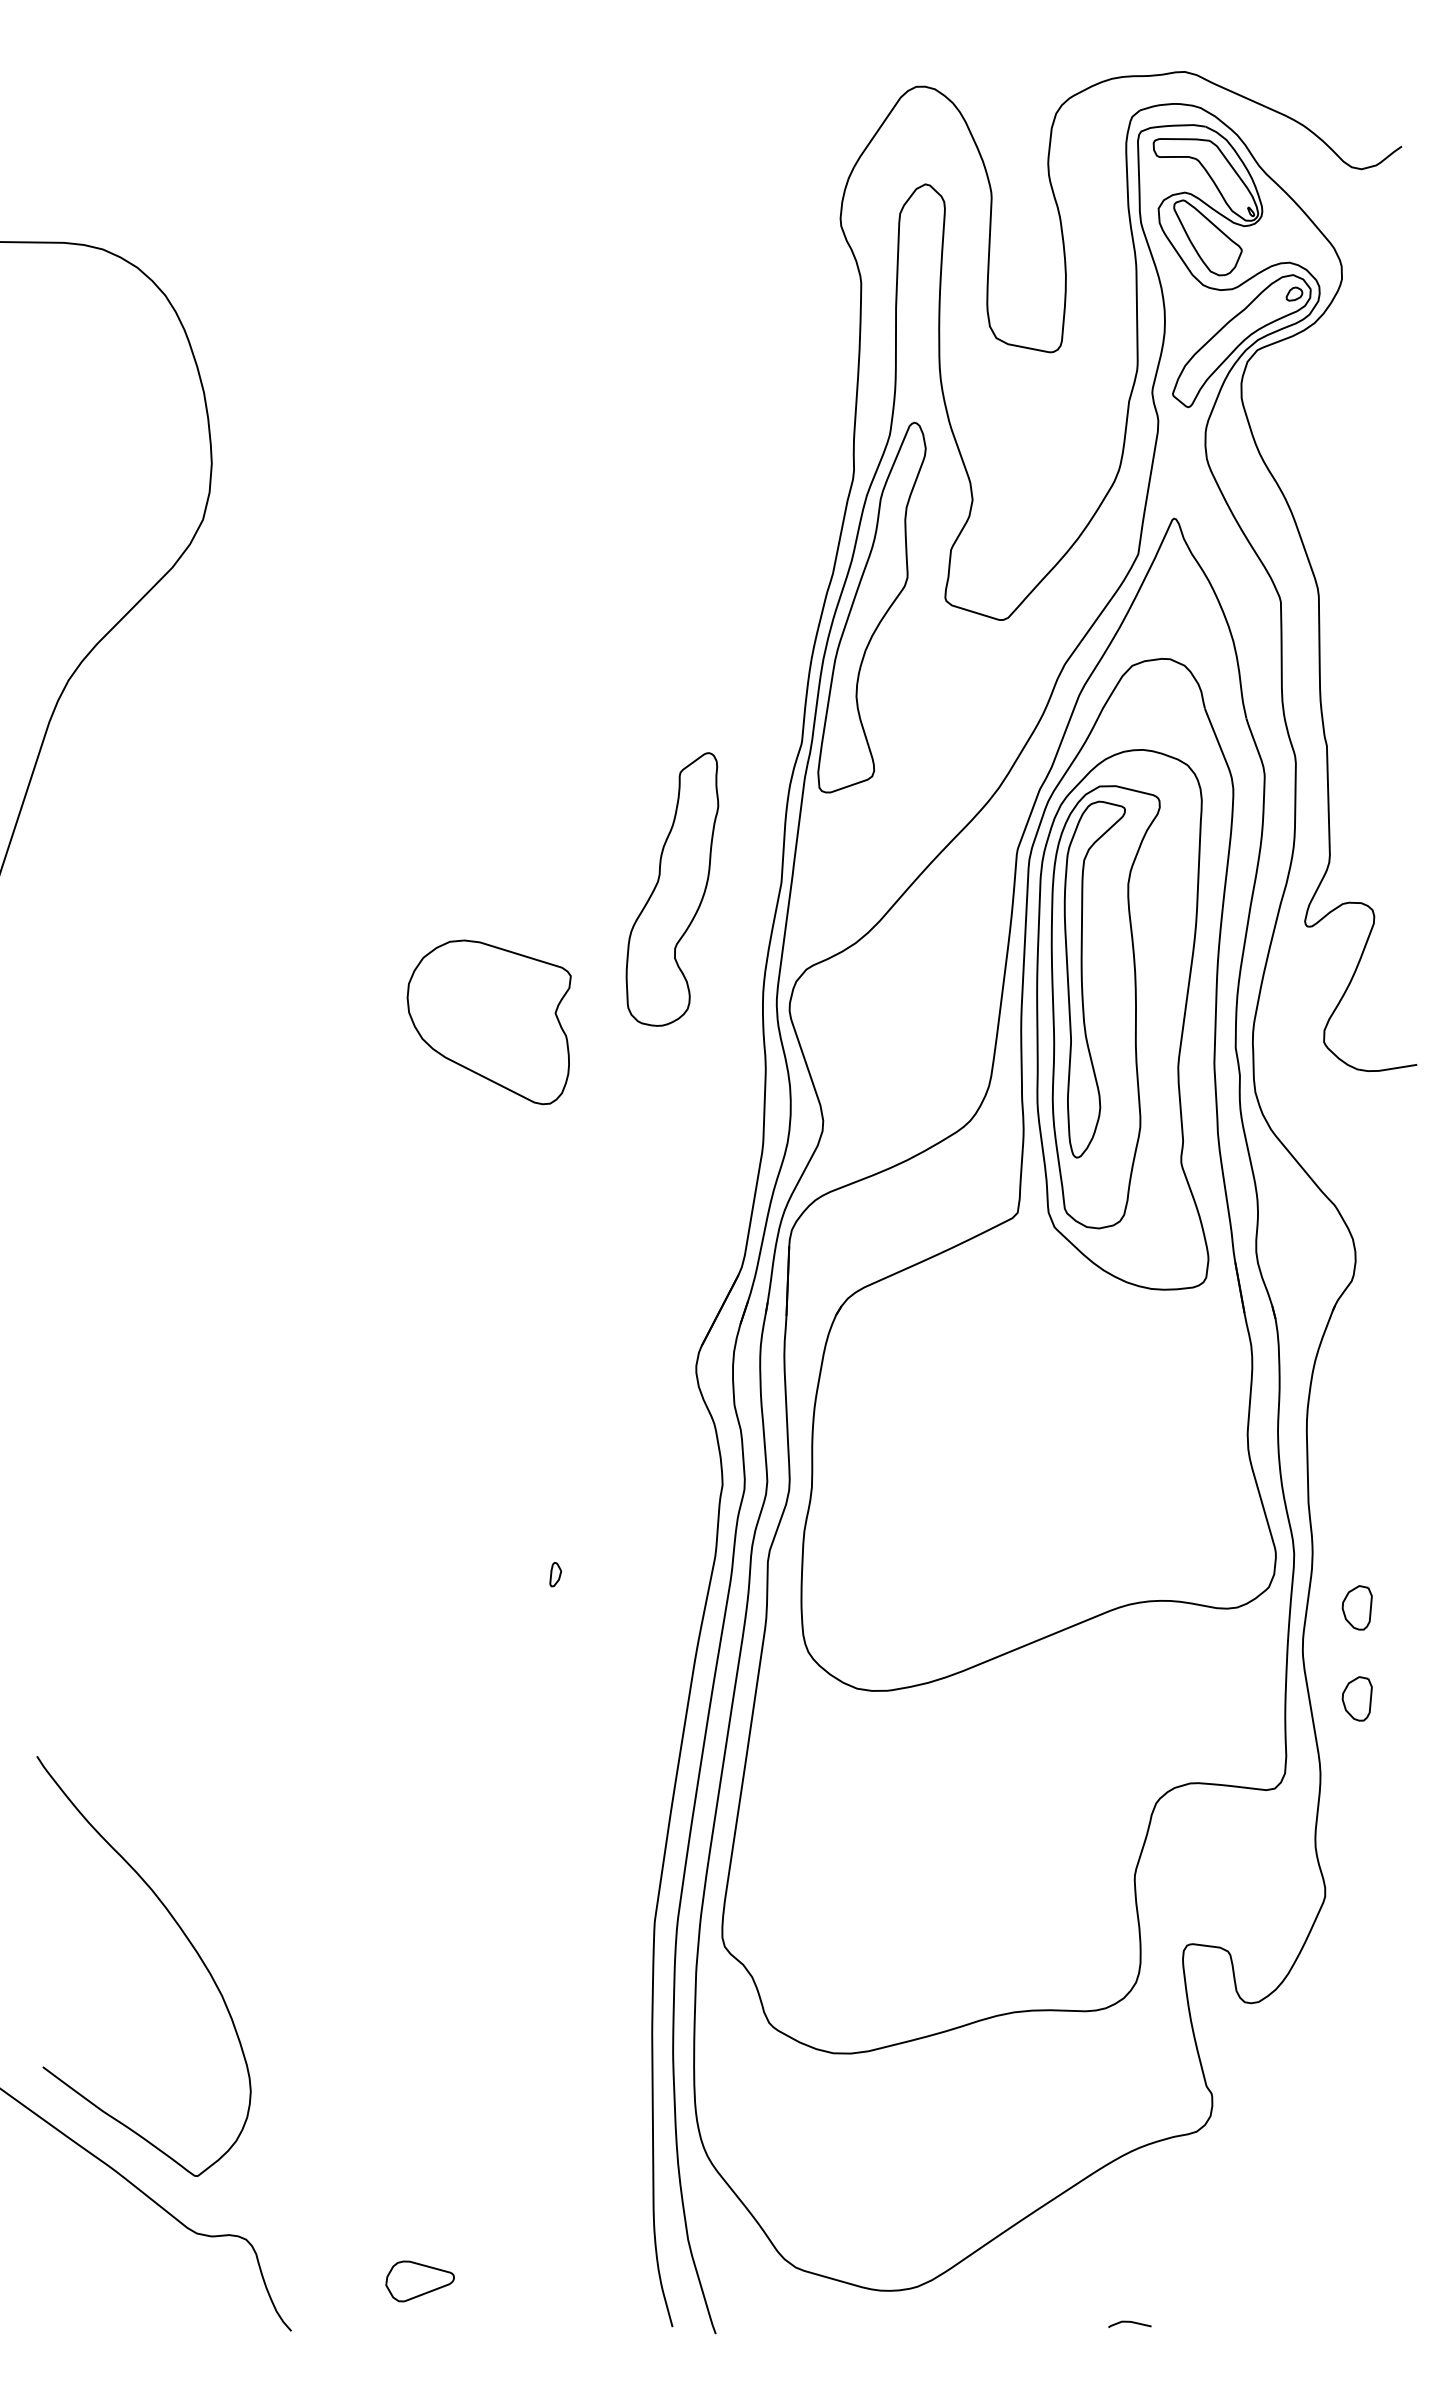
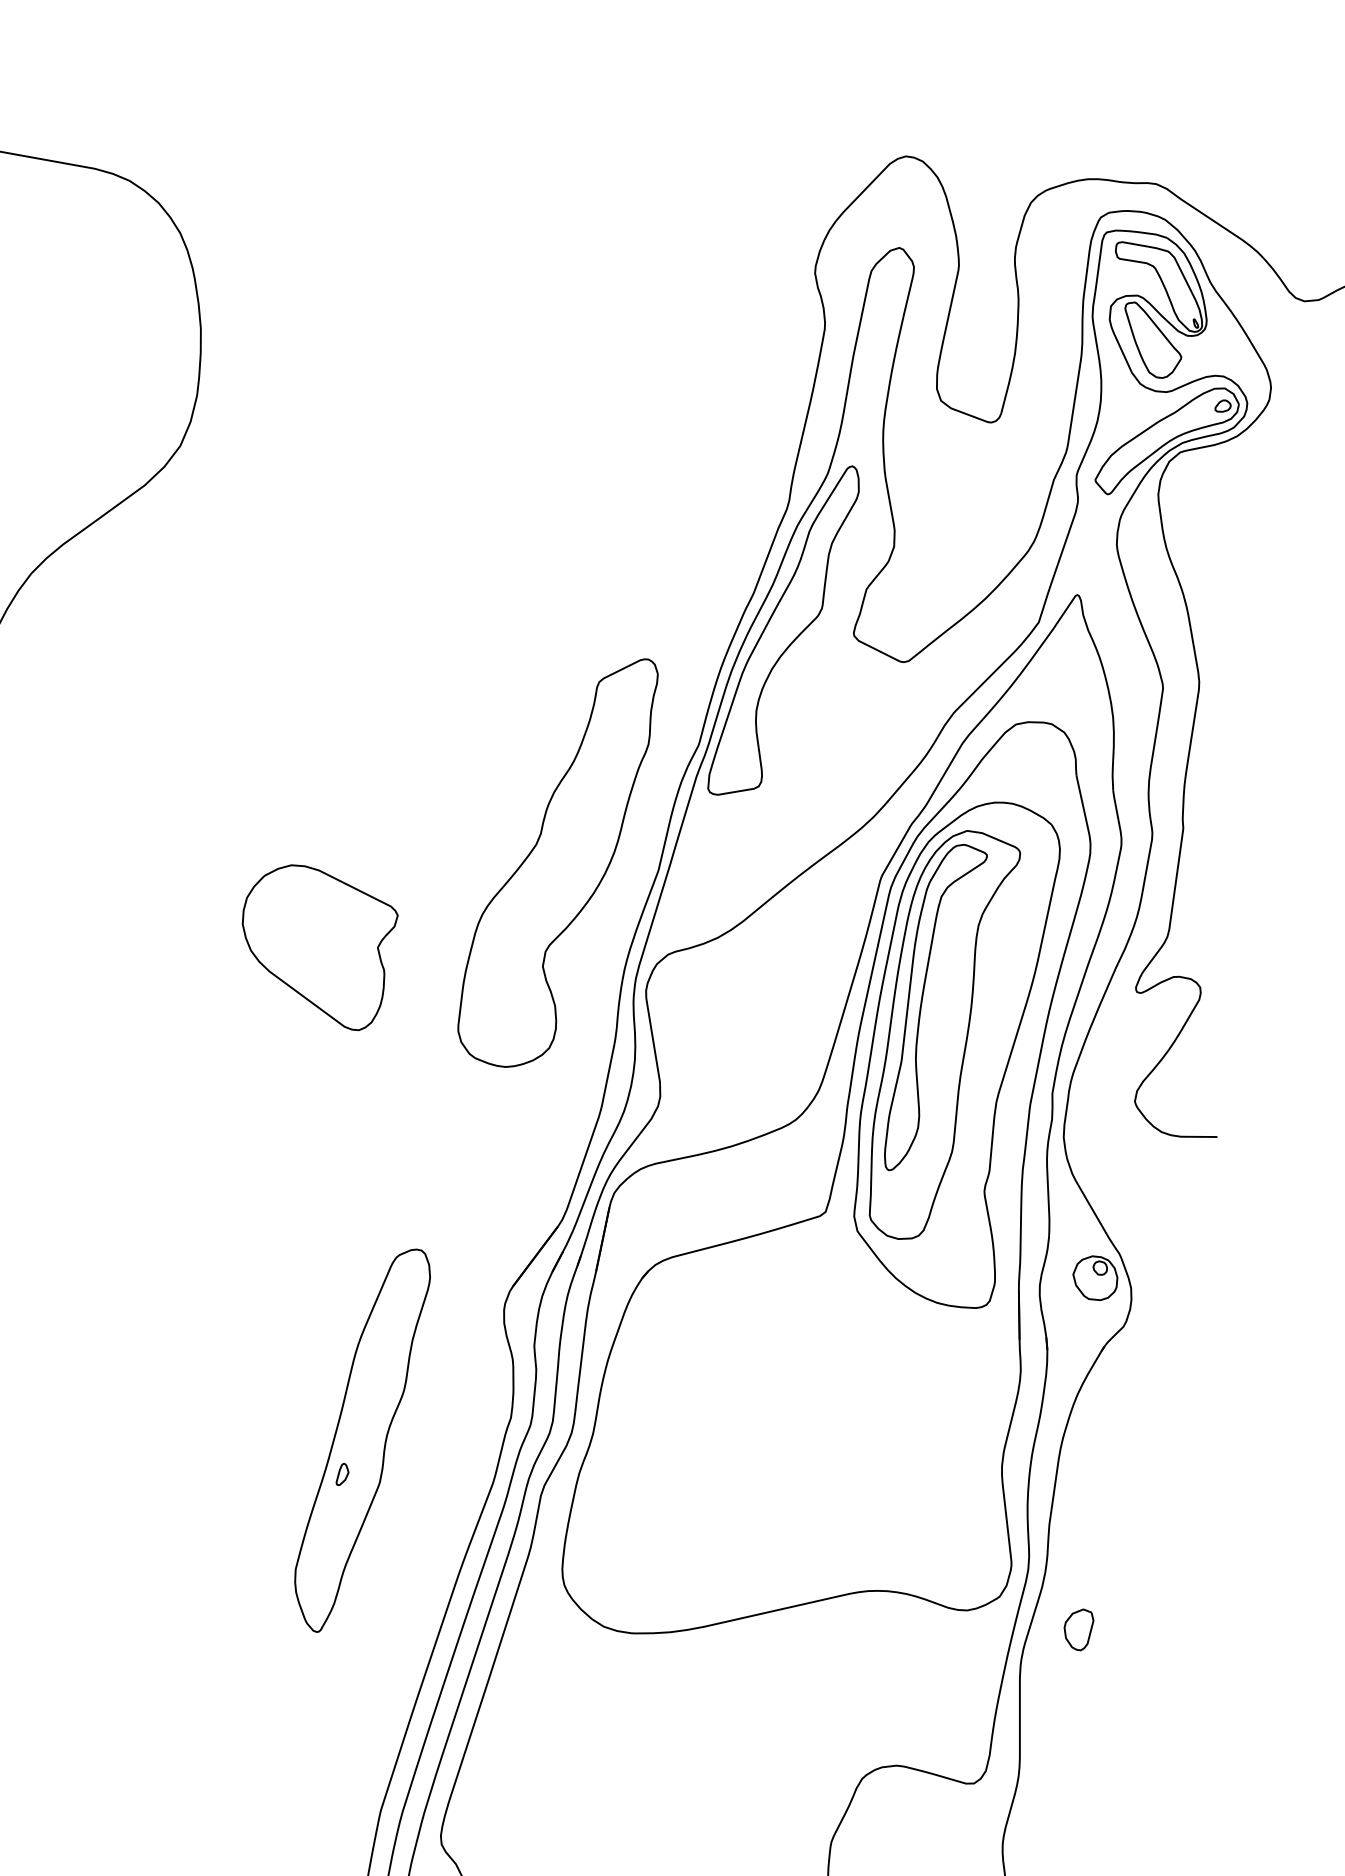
part: (672, 889) -> (556, 860), size x1.67
part: (488, 1022) -> (314, 945), moved
part: (1313, 1234) -> (1095, 1277), added
part: (567, 1534) -> (360, 1439), added
part: (1356, 1698) -> (1063, 1712), removed

